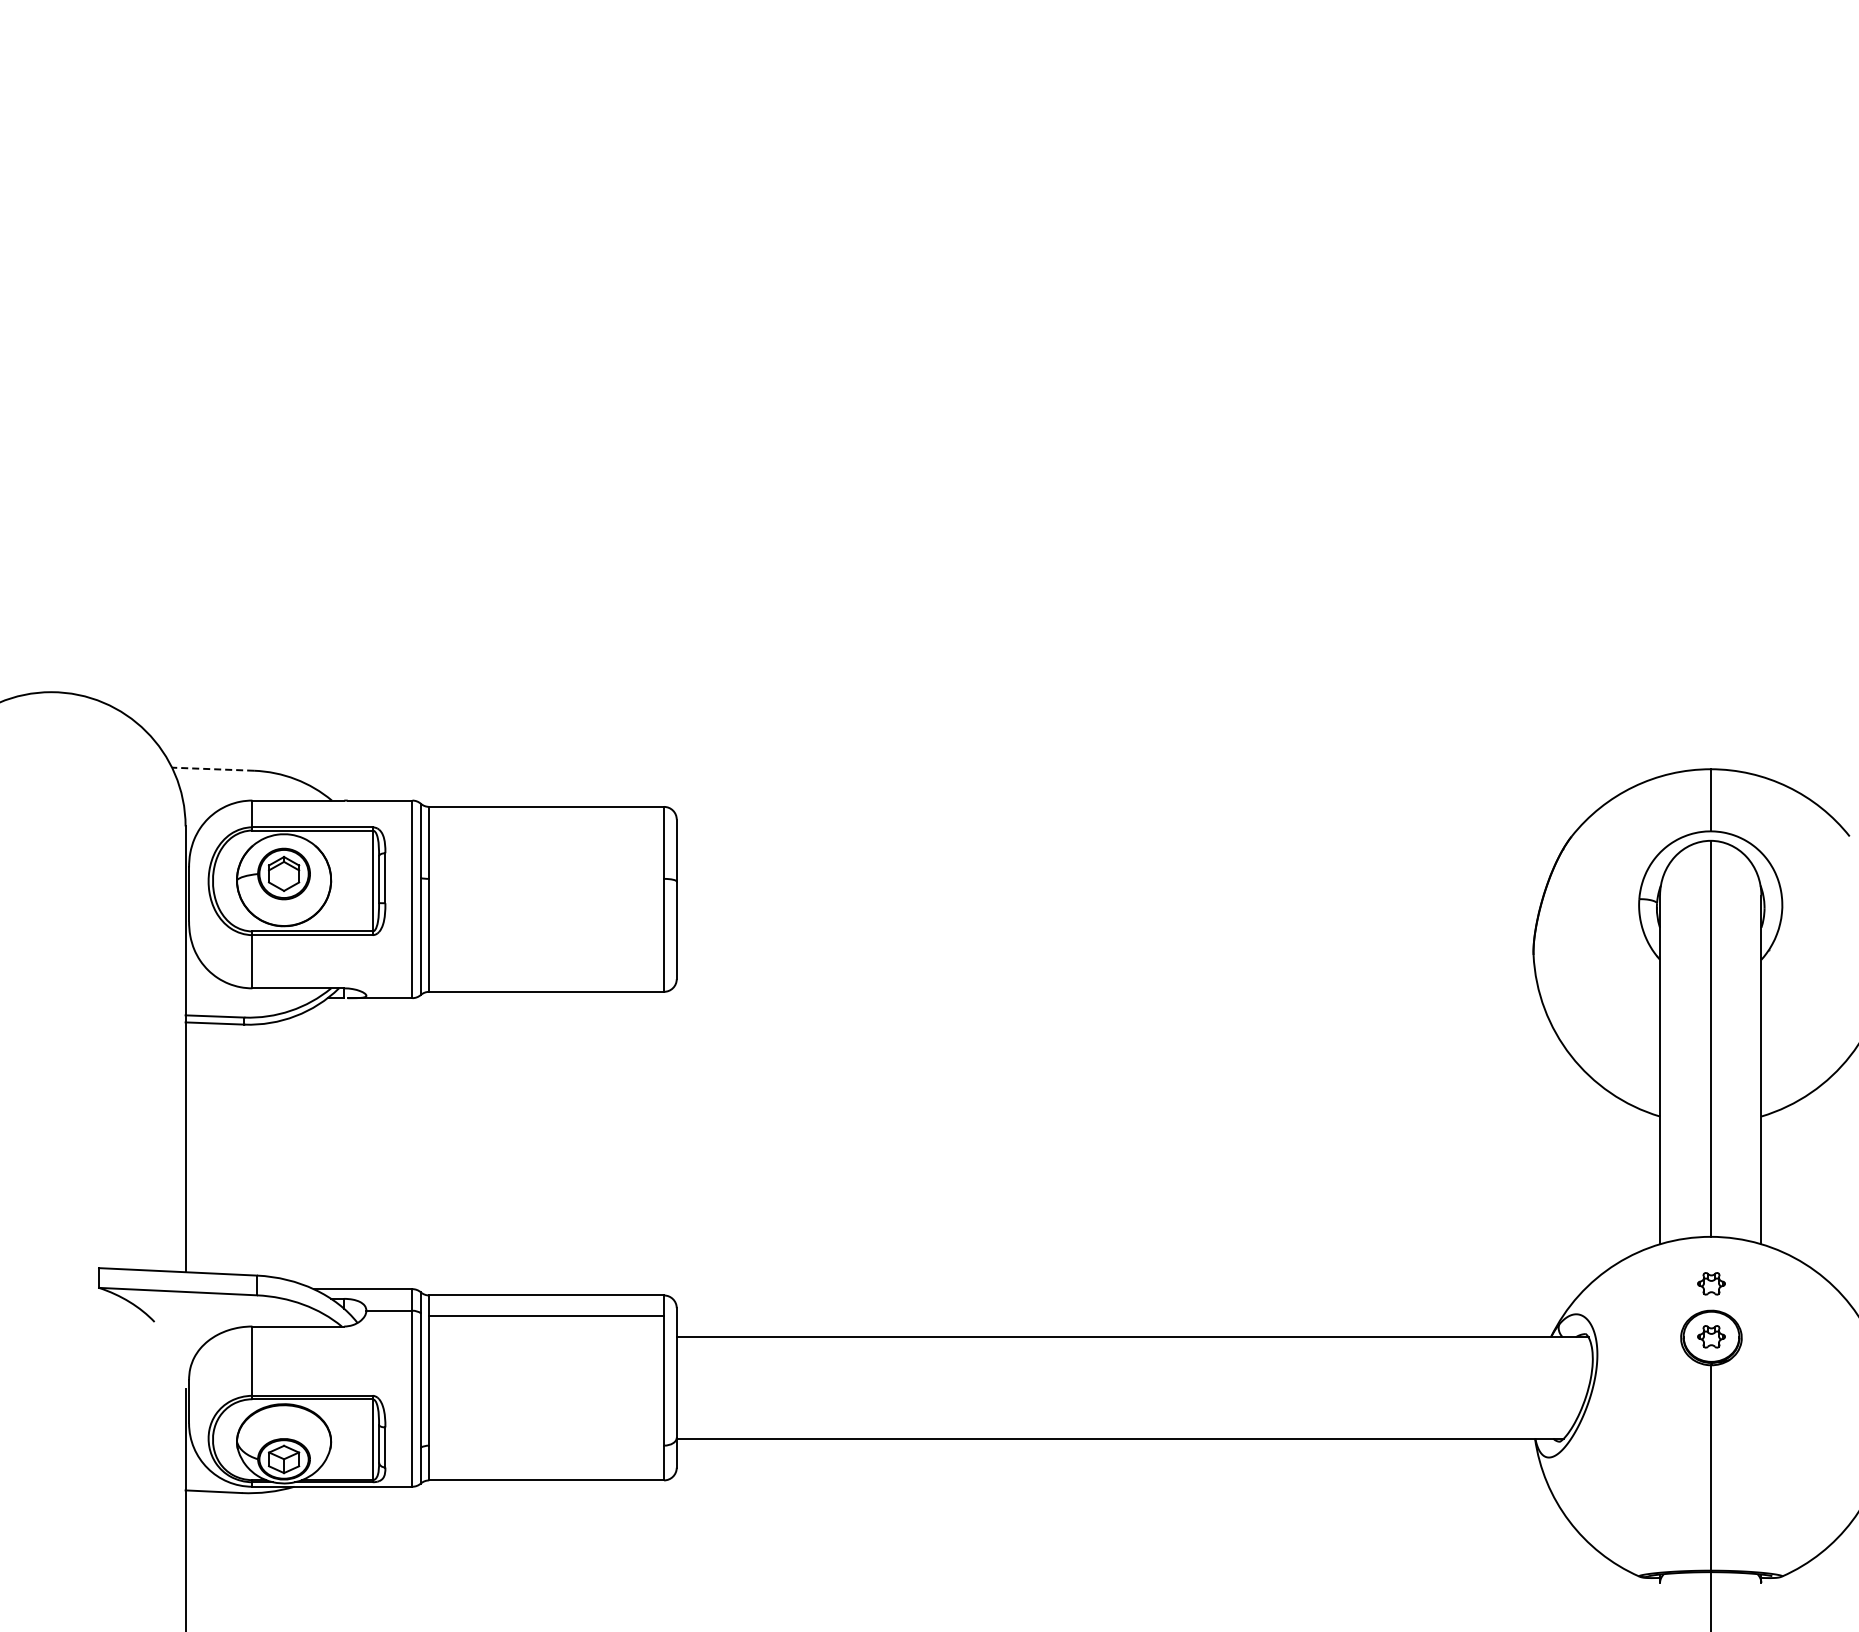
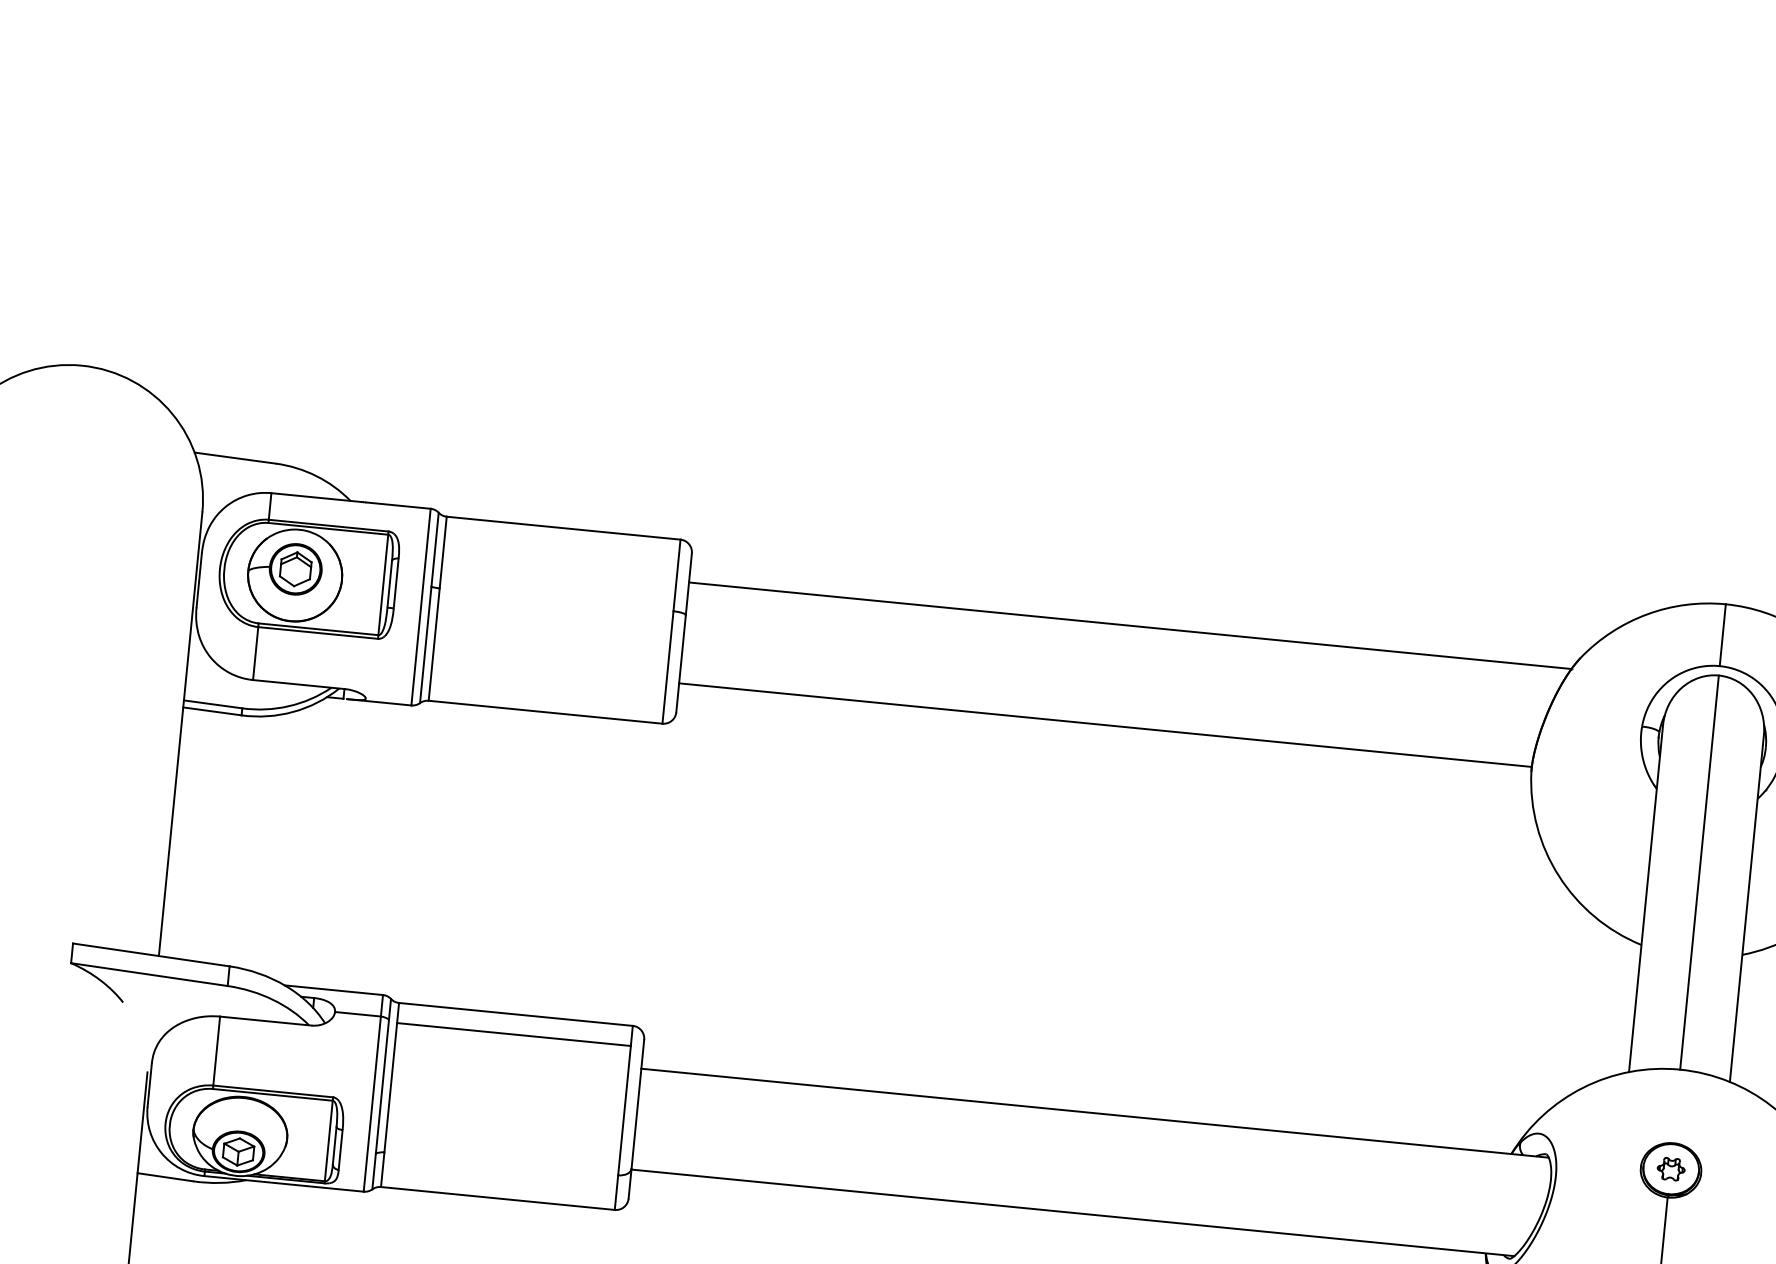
line: (212, 769) -> (234, 458), dashed -> solid
line: (1119, 848) -> (1129, 625), added
line: (1104, 950) -> (1104, 725), added
part: (1711, 1283) -> (1676, 1116), removed

